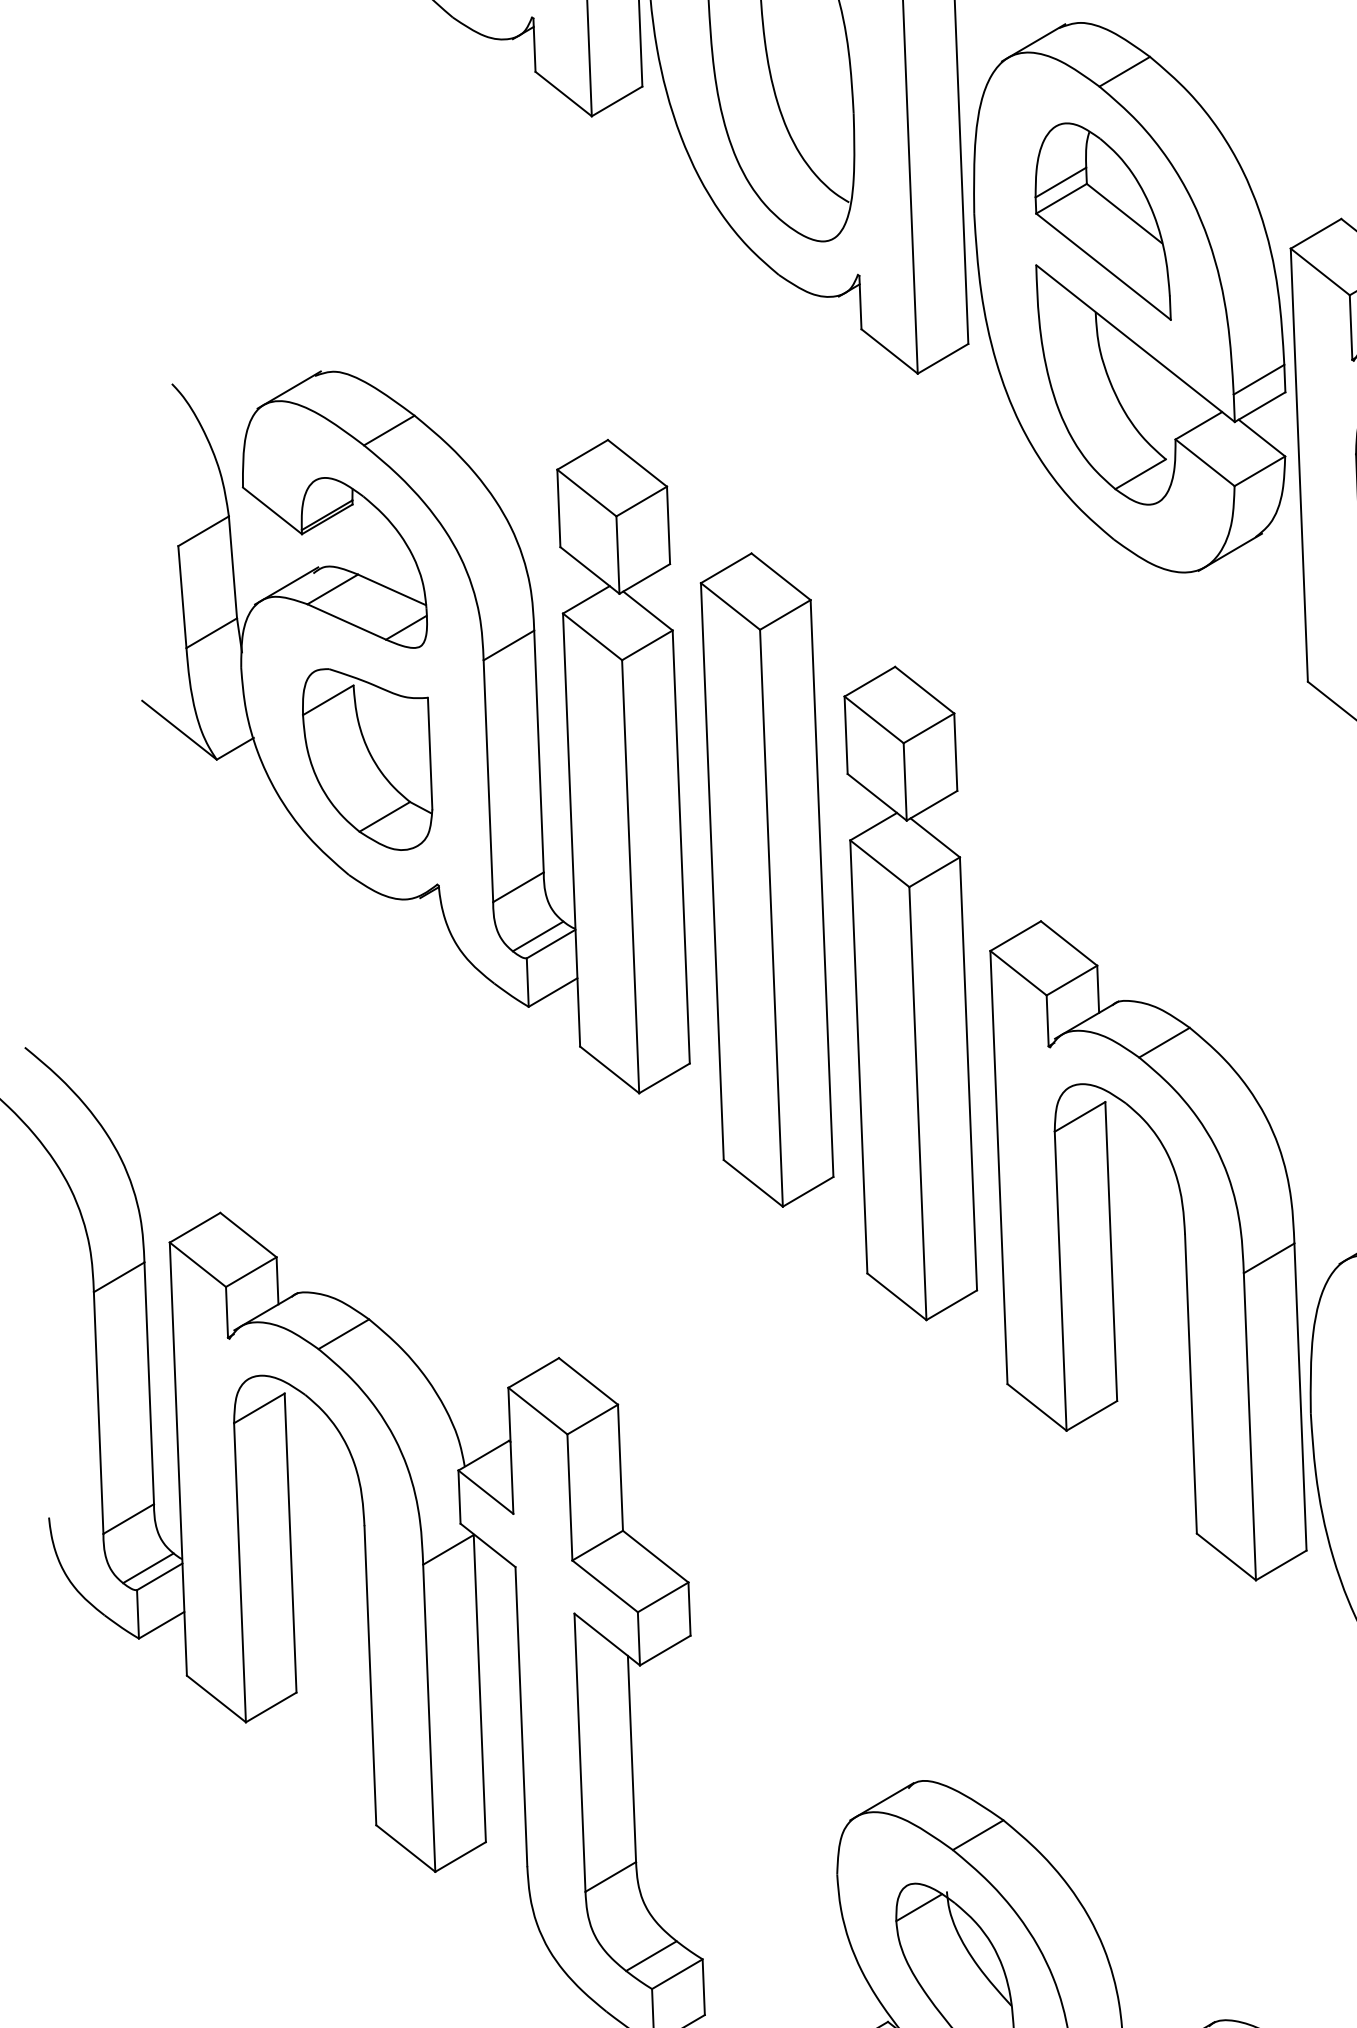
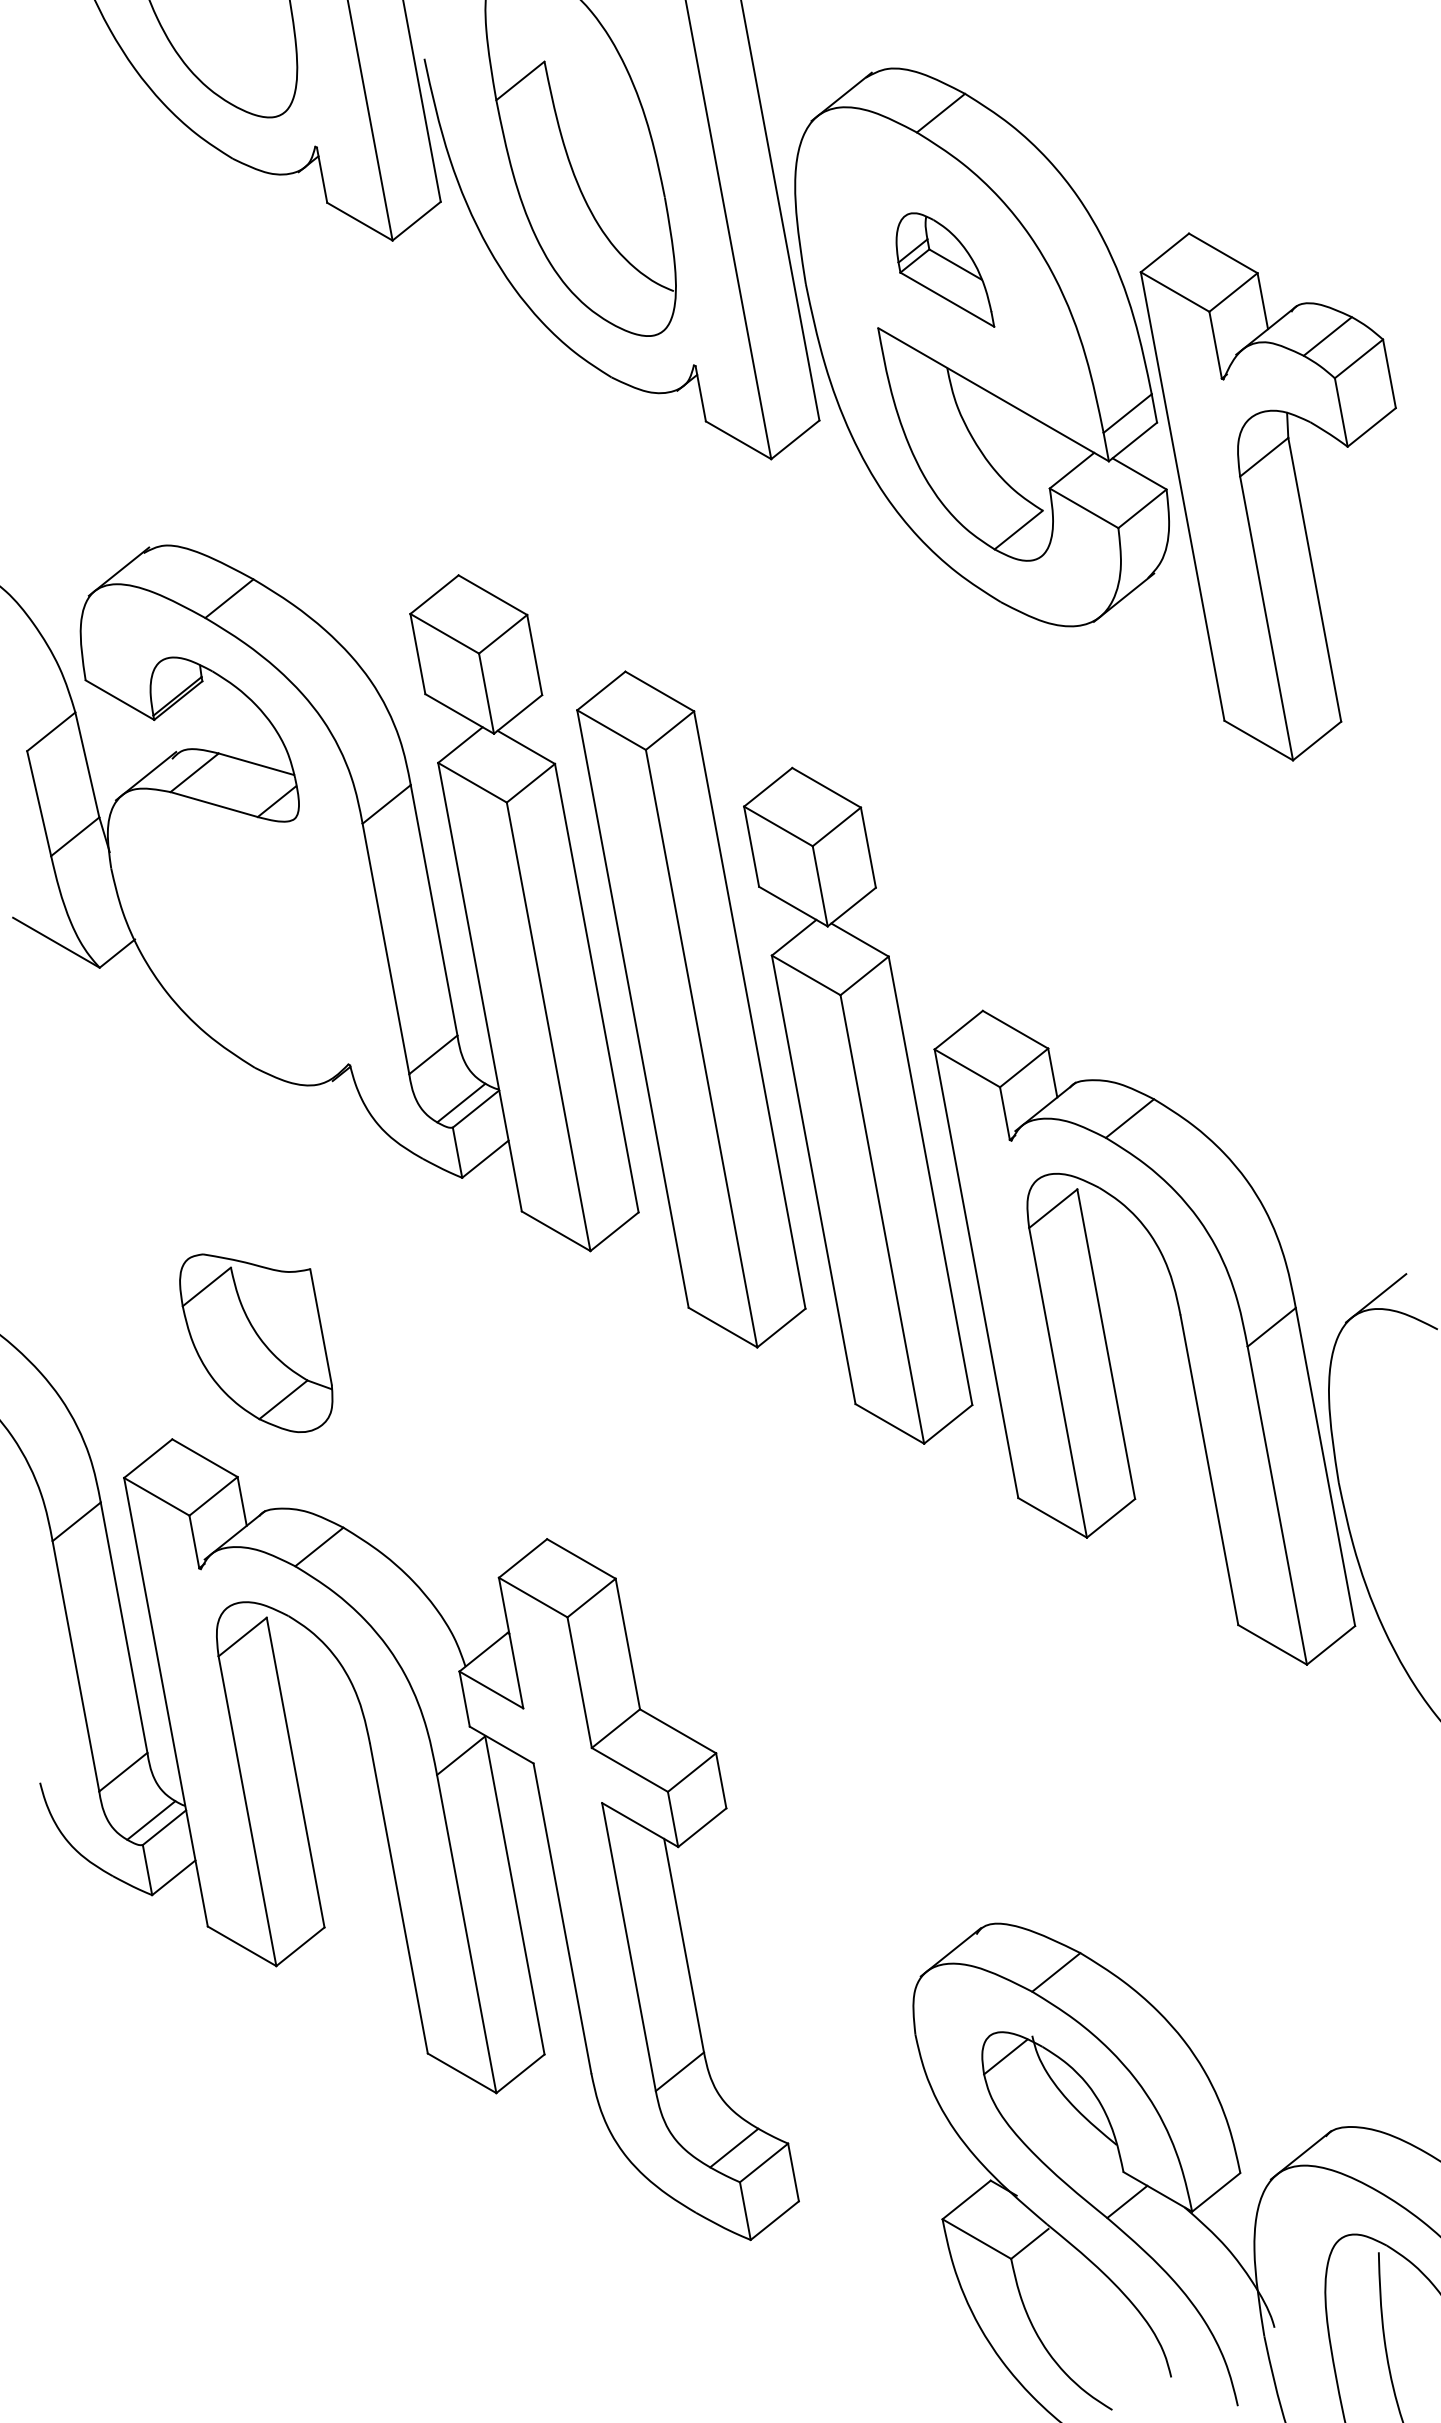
part: (1107, 219) -> (945, 269), size x0.6
part: (367, 760) -> (256, 1343), moved

